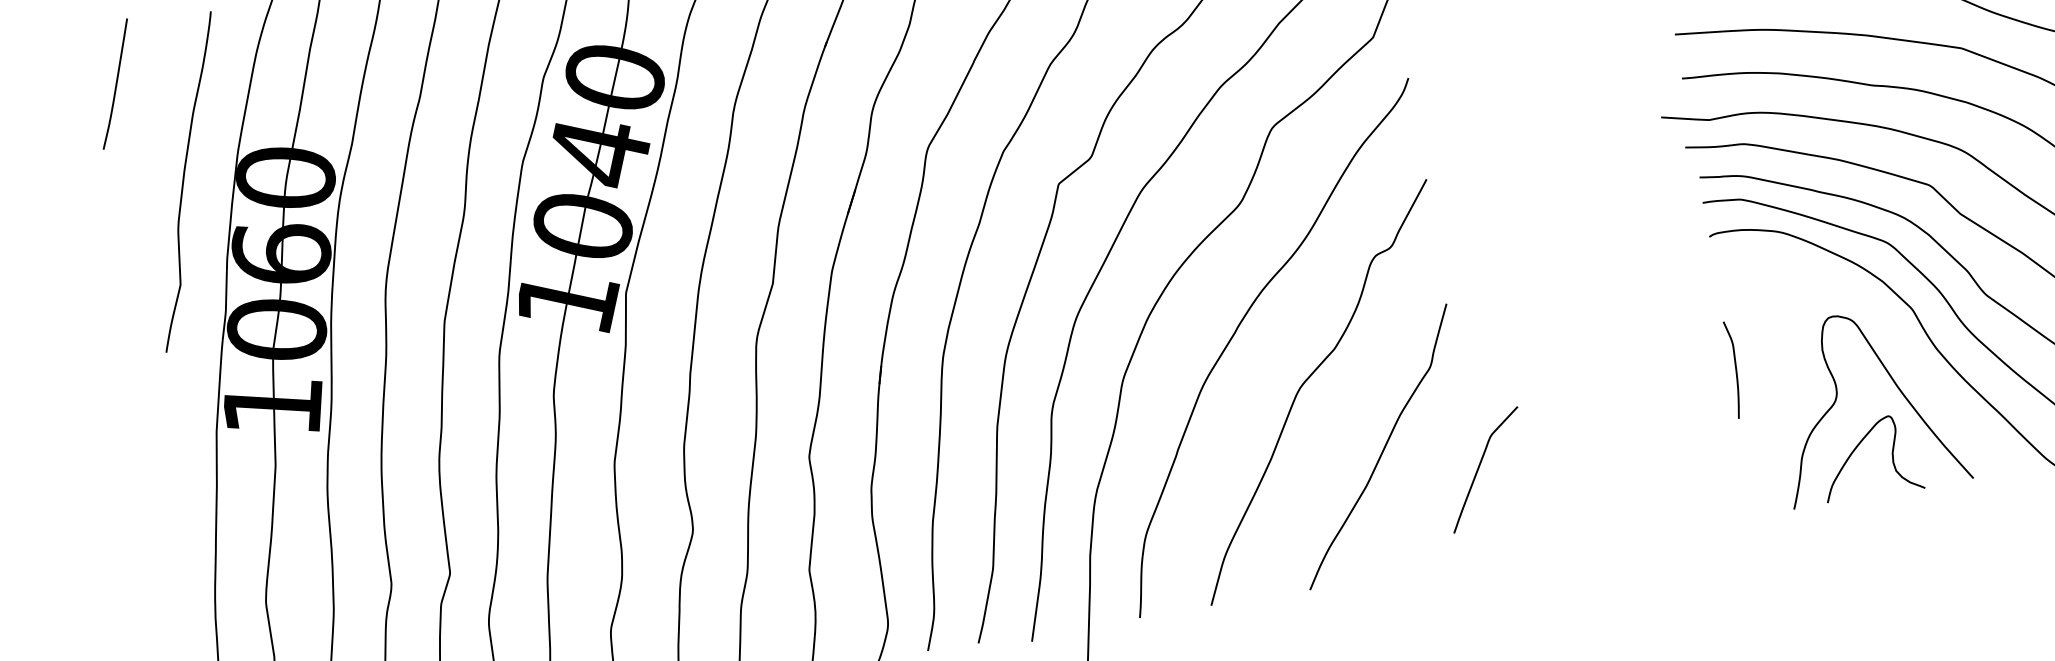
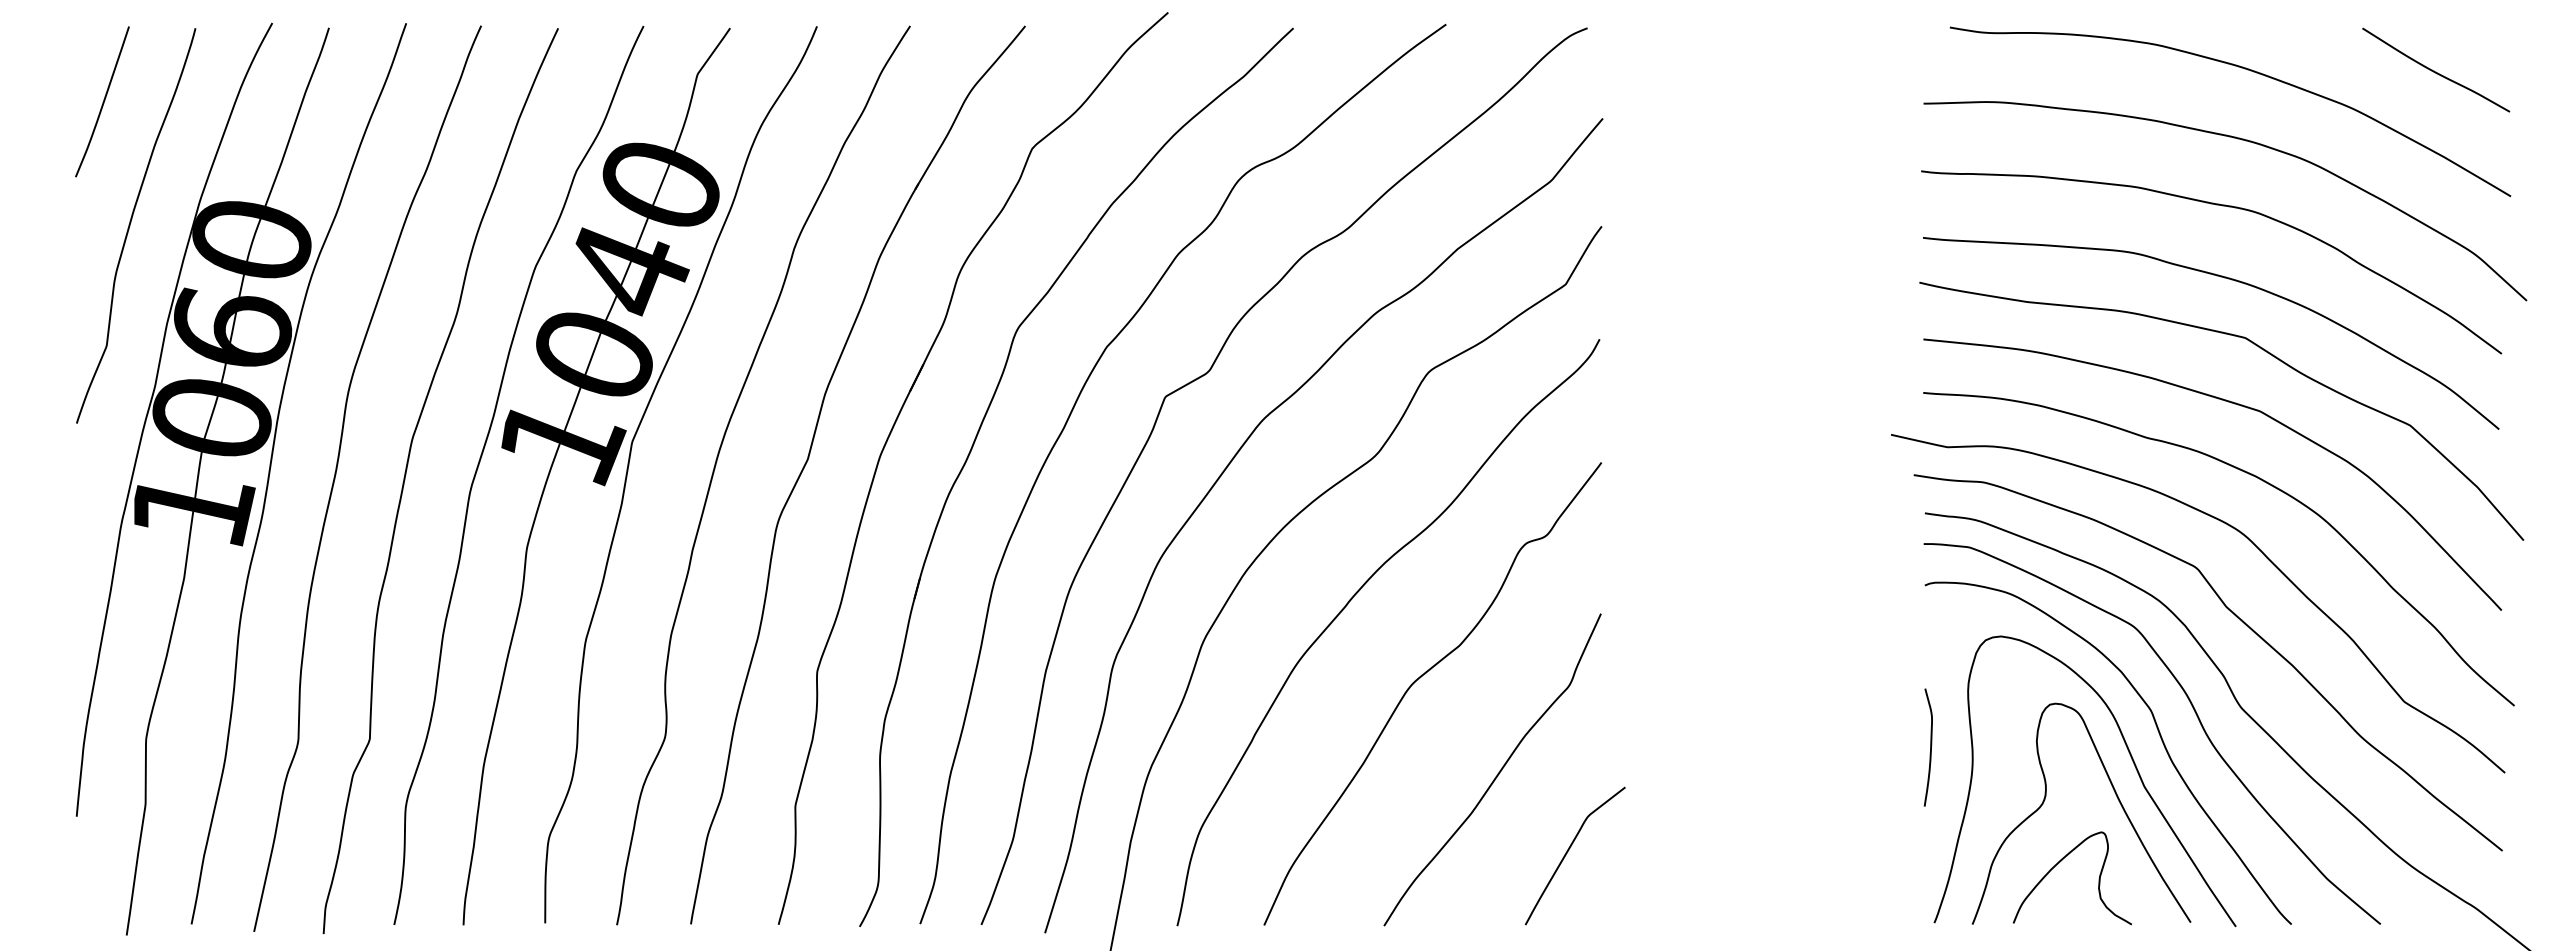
curve: (116, 83) -> (103, 101), moved
curve: (1905, 356) -> (2133, 764), added
curve: (1480, 466) -> (1569, 850), moved

